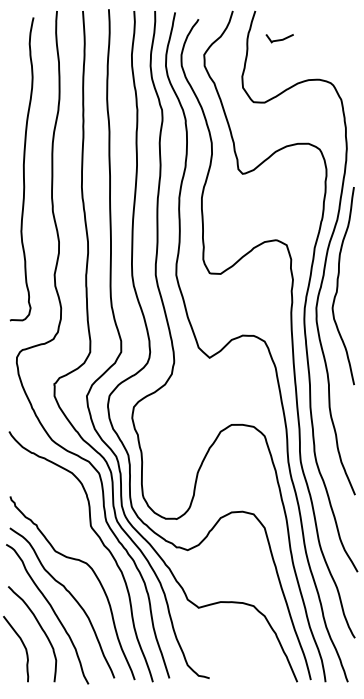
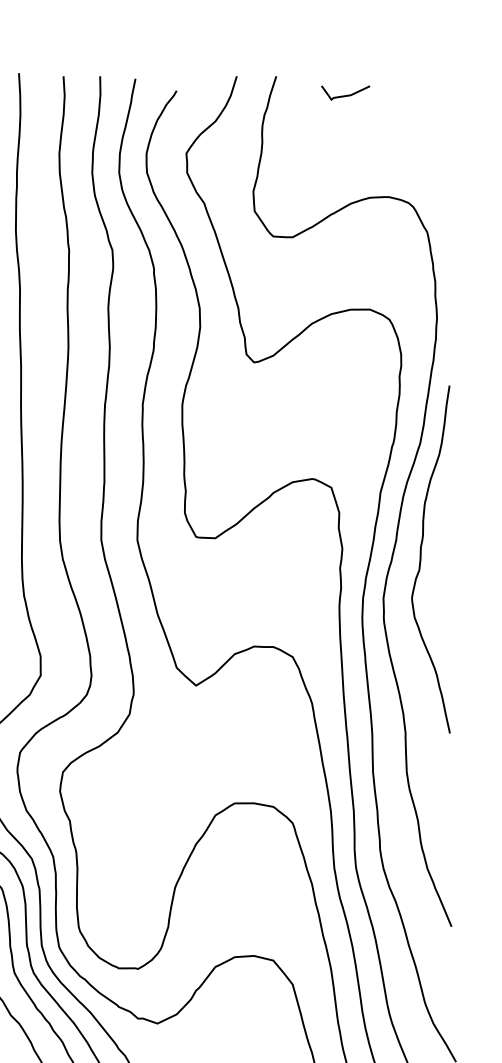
curve: (279, 39) -> (345, 94), moved

